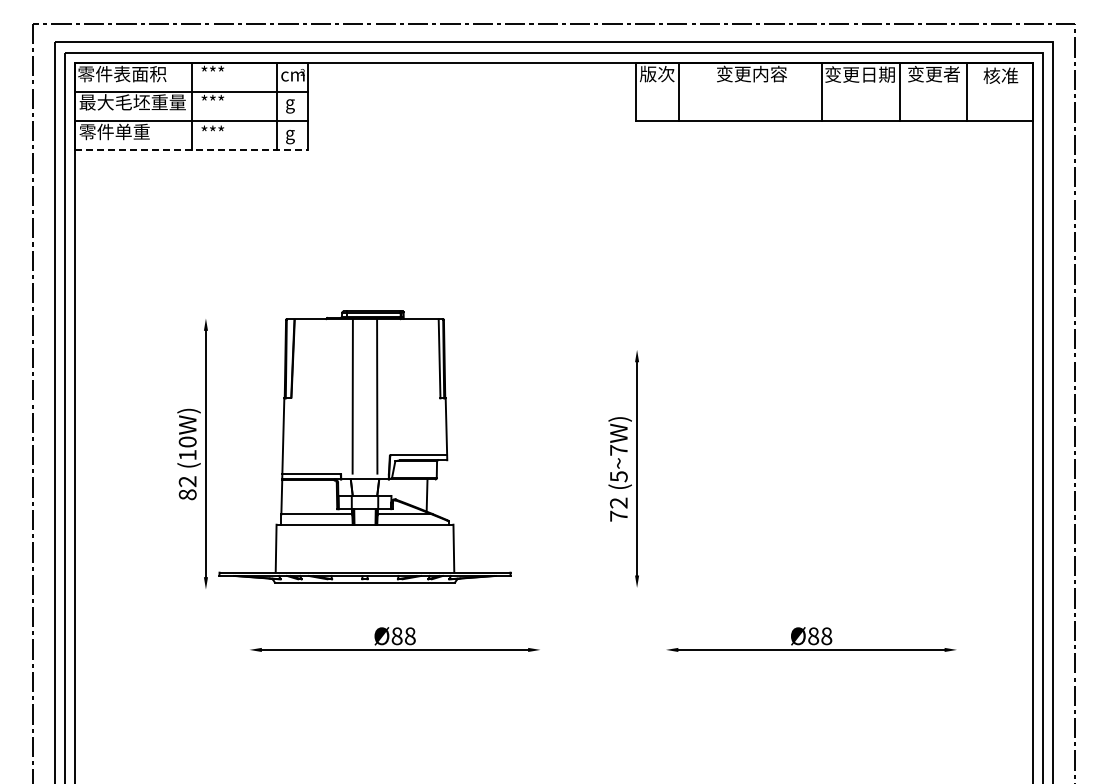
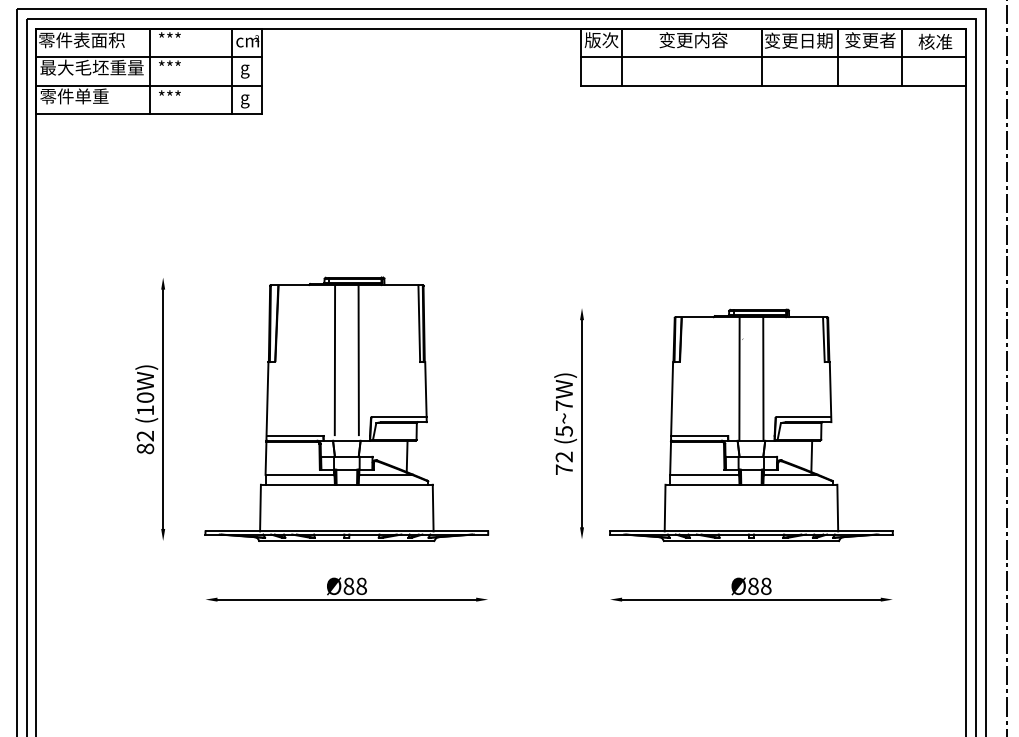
line: (834, 91) -> (773, 57), added
line: (192, 149) -> (150, 113), dashed -> solid
part: (364, 446) -> (346, 408), moved
part: (811, 470) -> (751, 425), added

